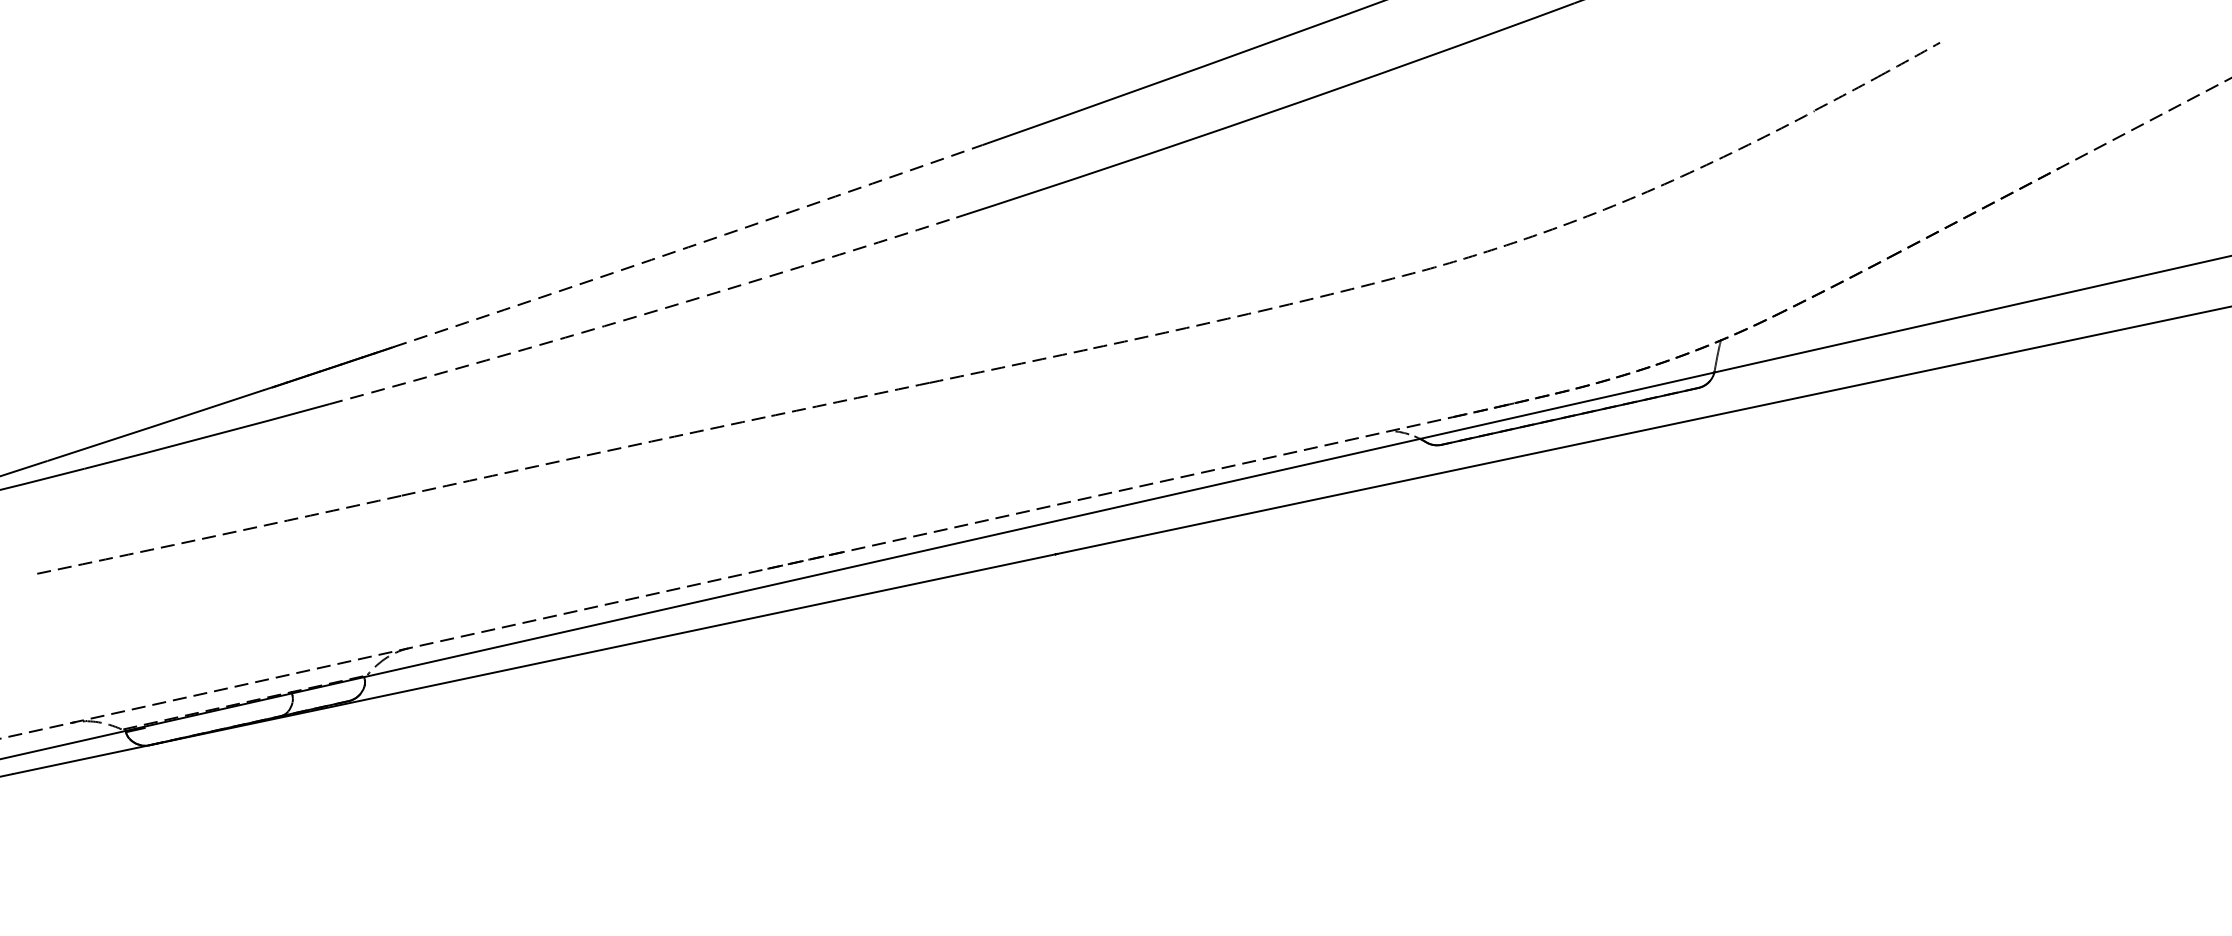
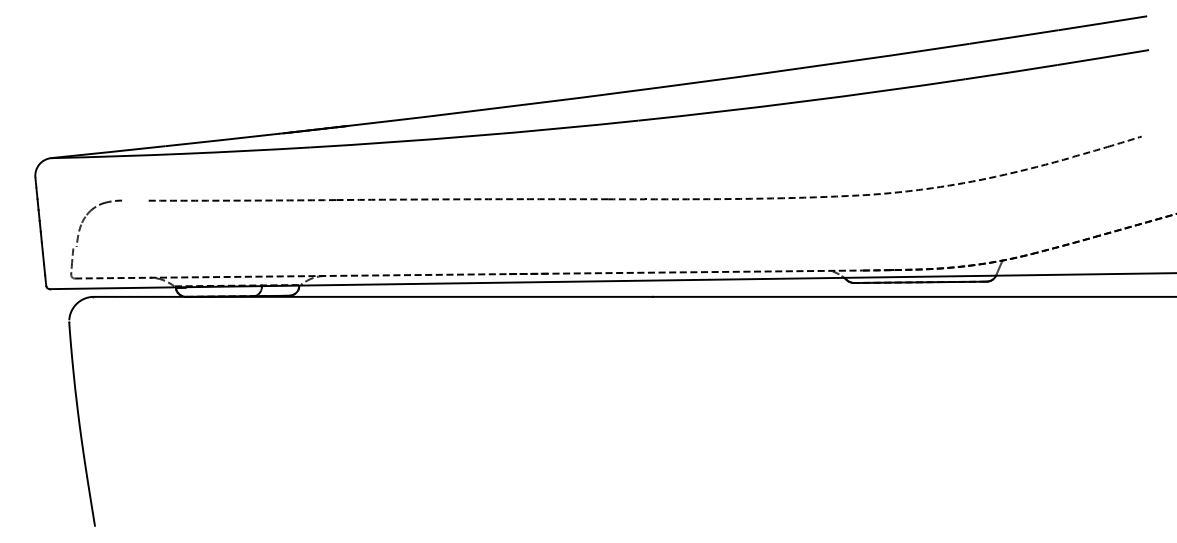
arc: (688, 247) -> (503, 107), dashed -> solid
arc: (643, 313) -> (474, 135), dashed -> solid

